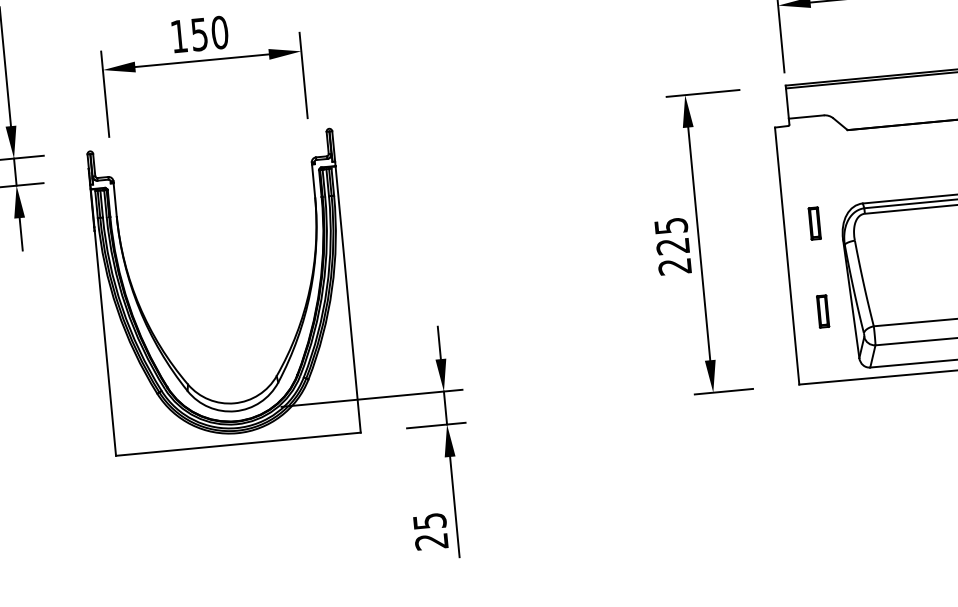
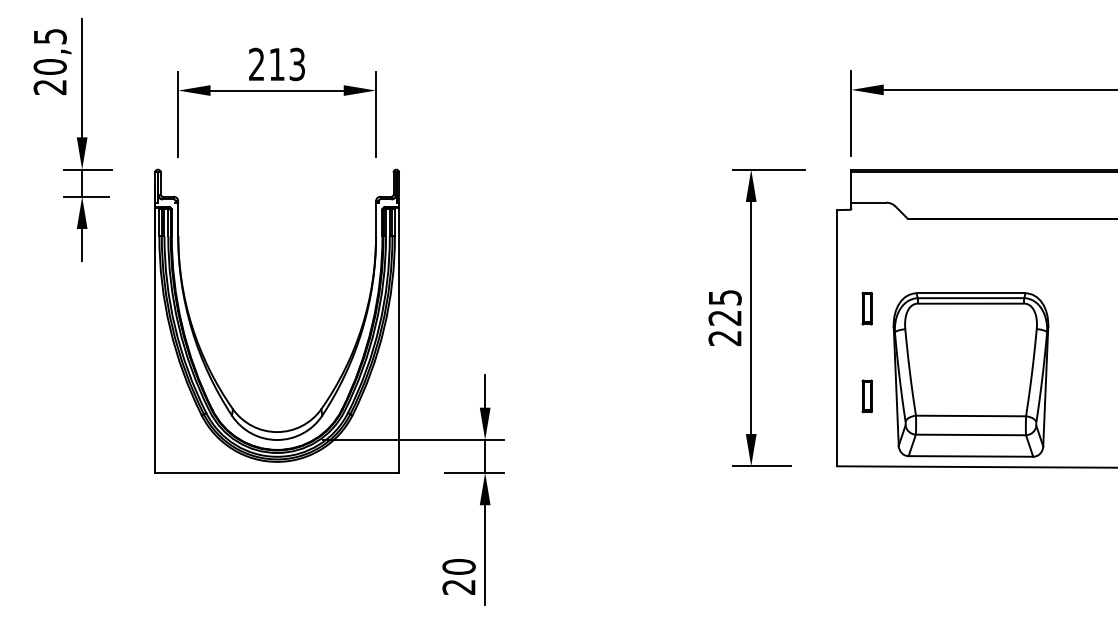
text: (200, 34) -> (277, 64), 150 -> 213
text: (429, 520) -> (458, 566), 25 -> 20

